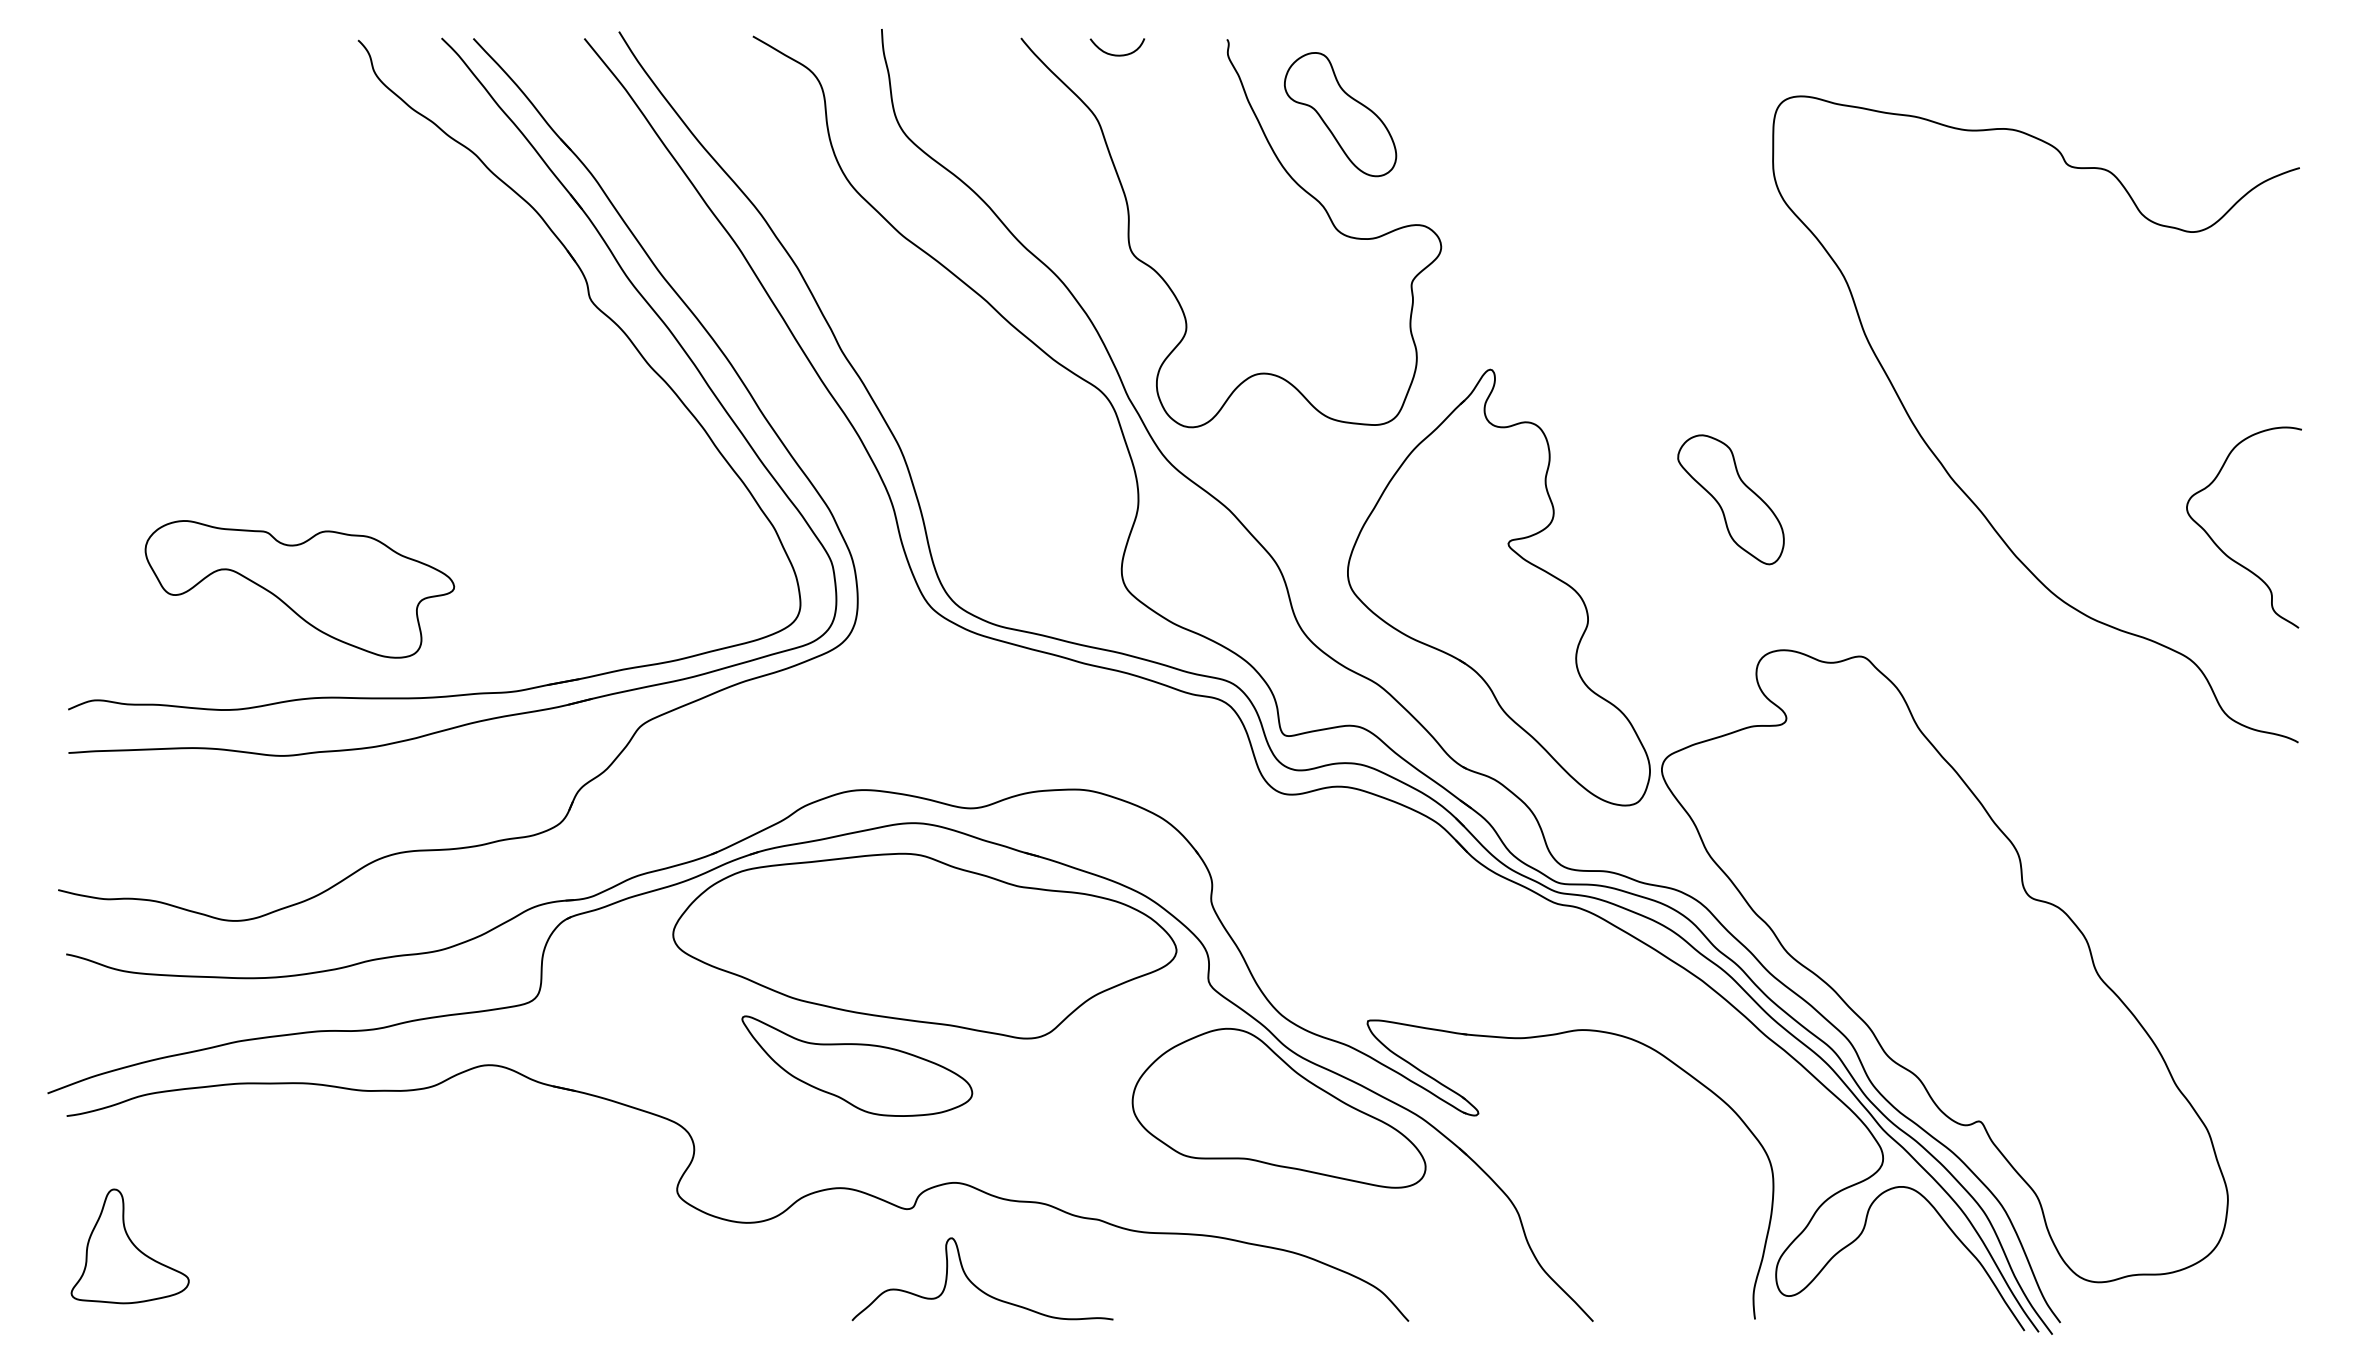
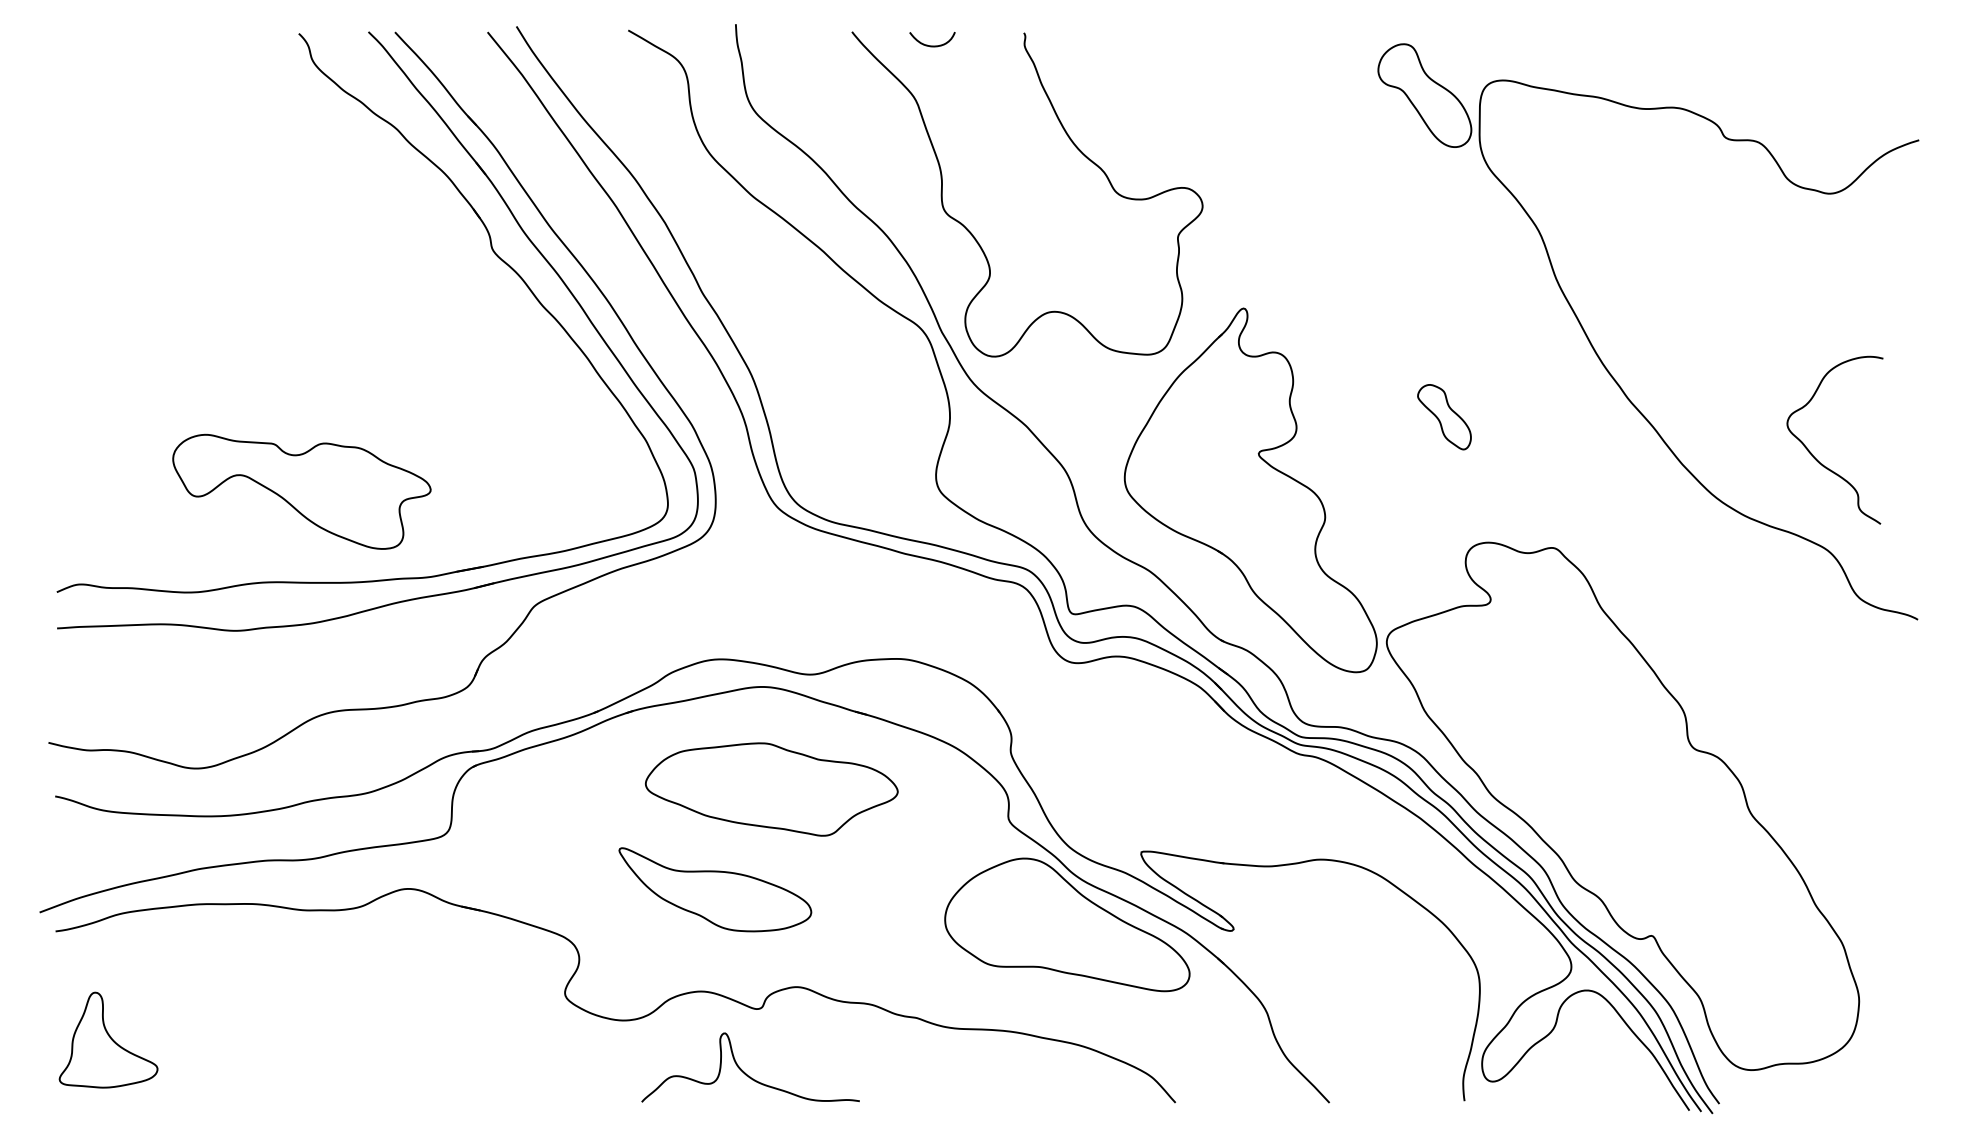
part: (1340, 114) -> (1424, 95), moved
part: (1730, 499) -> (1444, 416), size x0.6
curve: (2218, 545) -> (1813, 455), moved
part: (299, 589) -> (301, 491), moved
part: (924, 945) -> (771, 789), size x0.6
curve: (976, 1285) -> (745, 1072), moved

